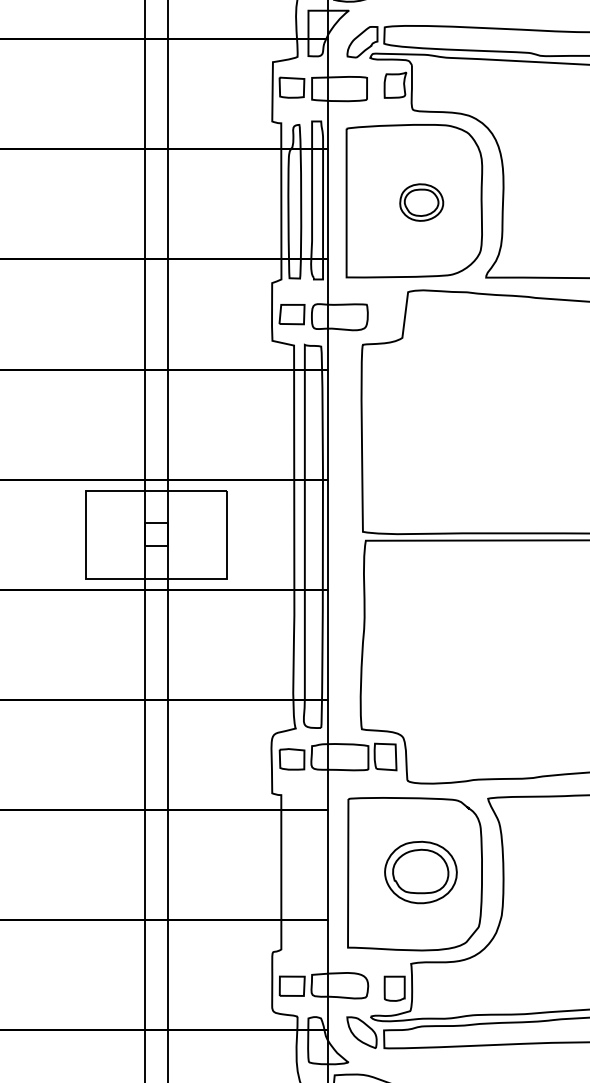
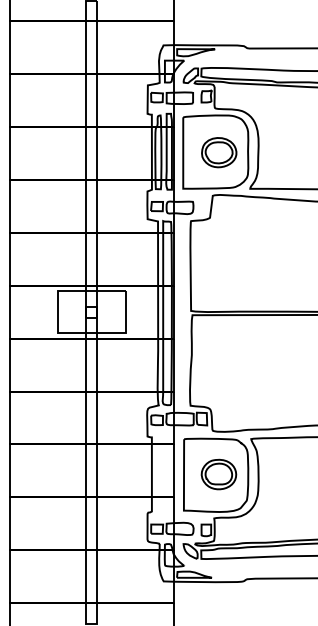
part: (422, 201) -> (219, 152), size x1.67

